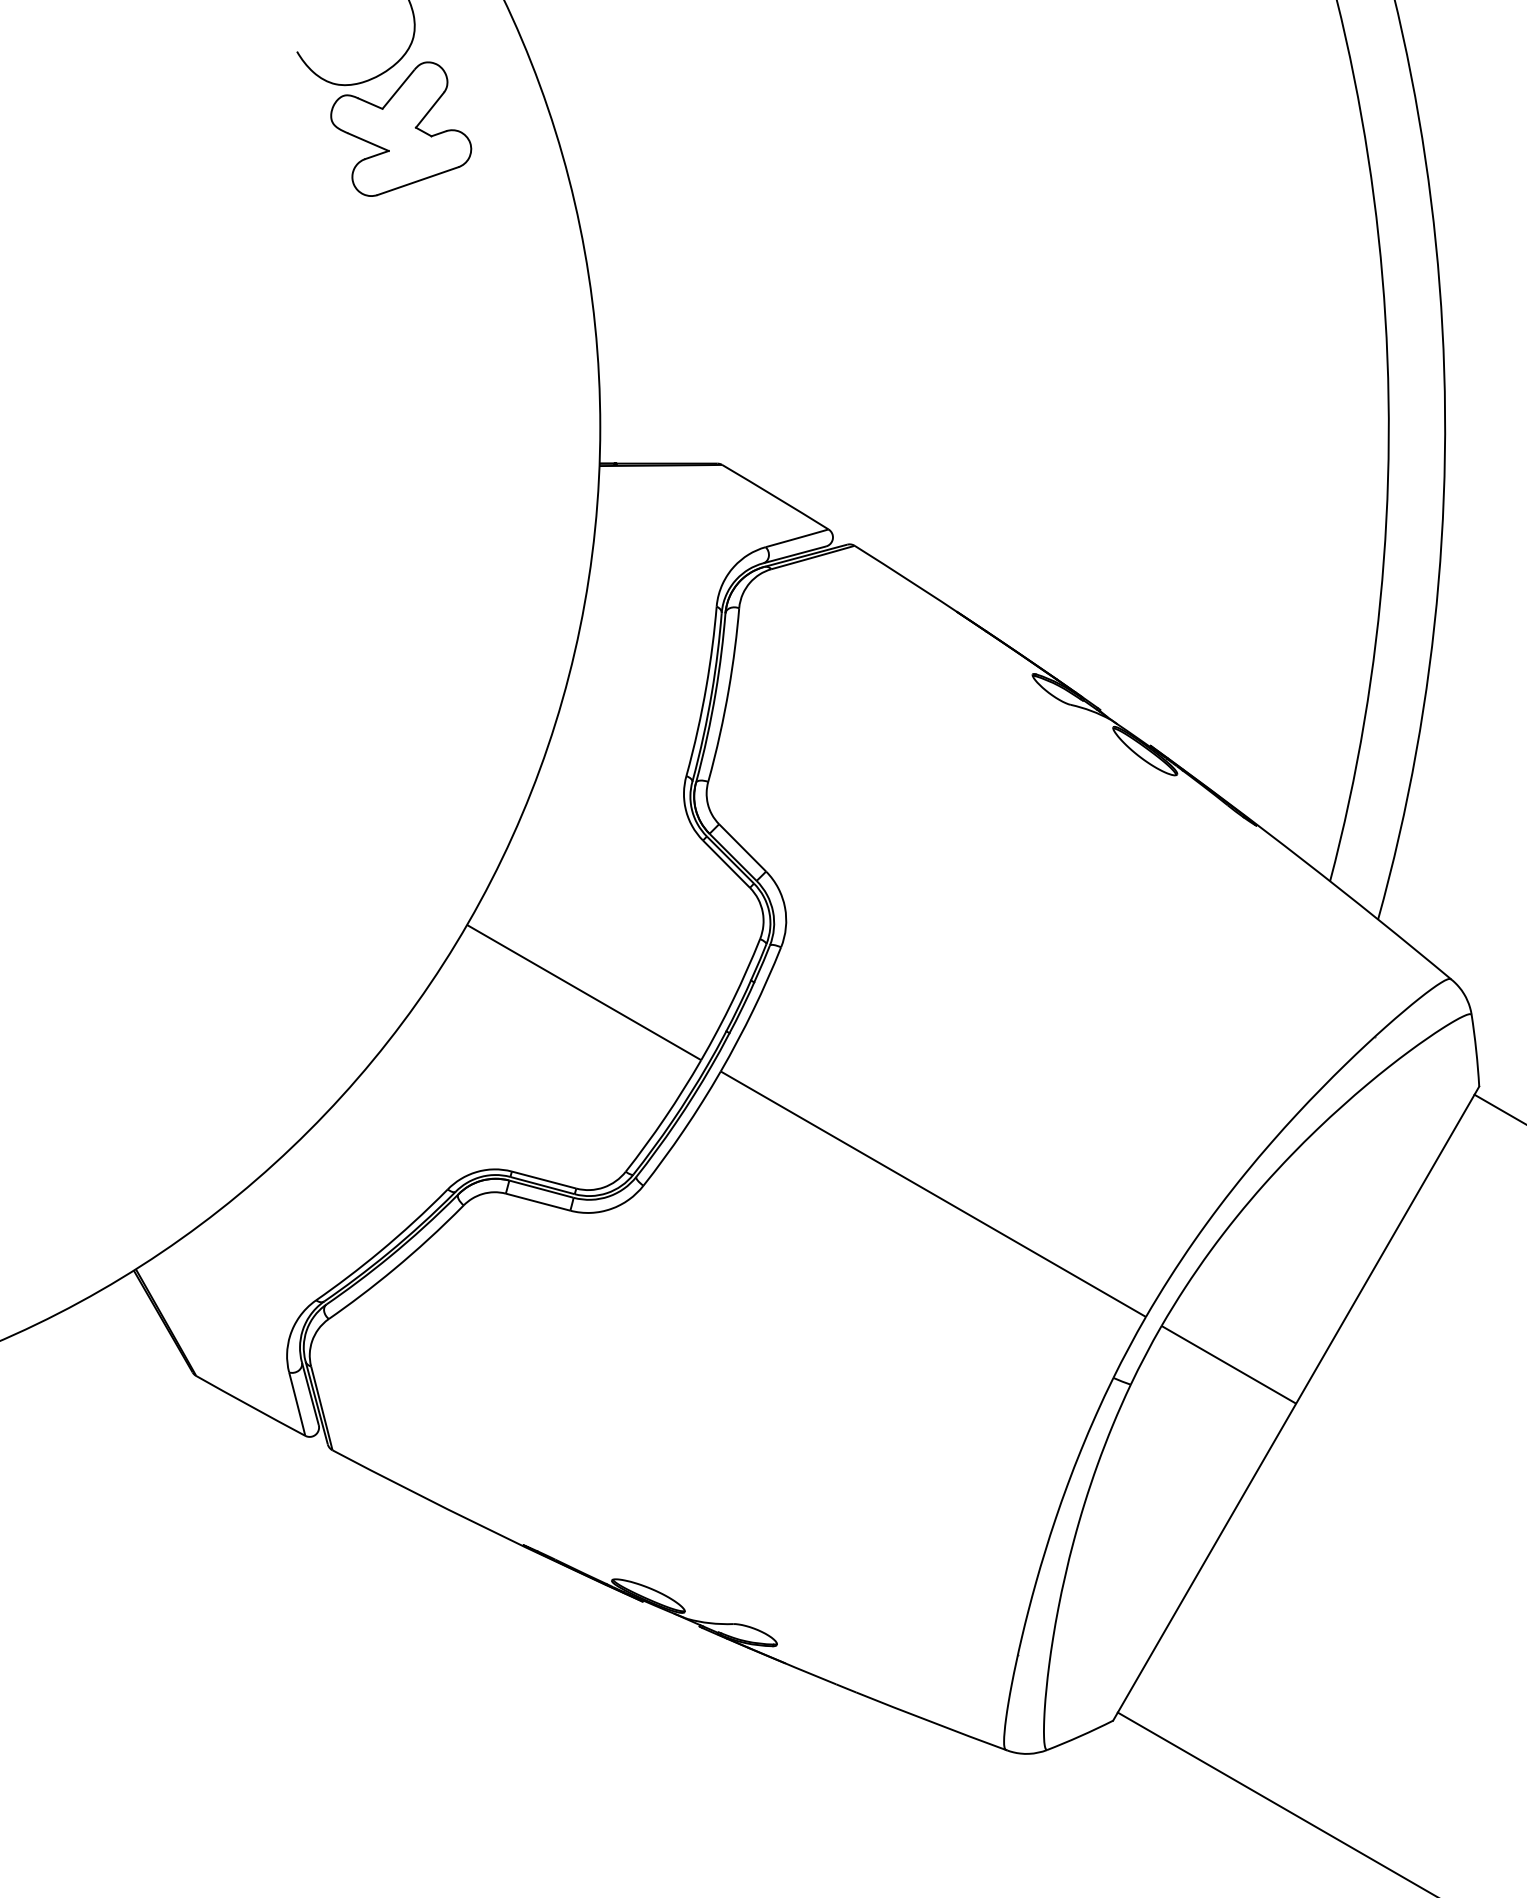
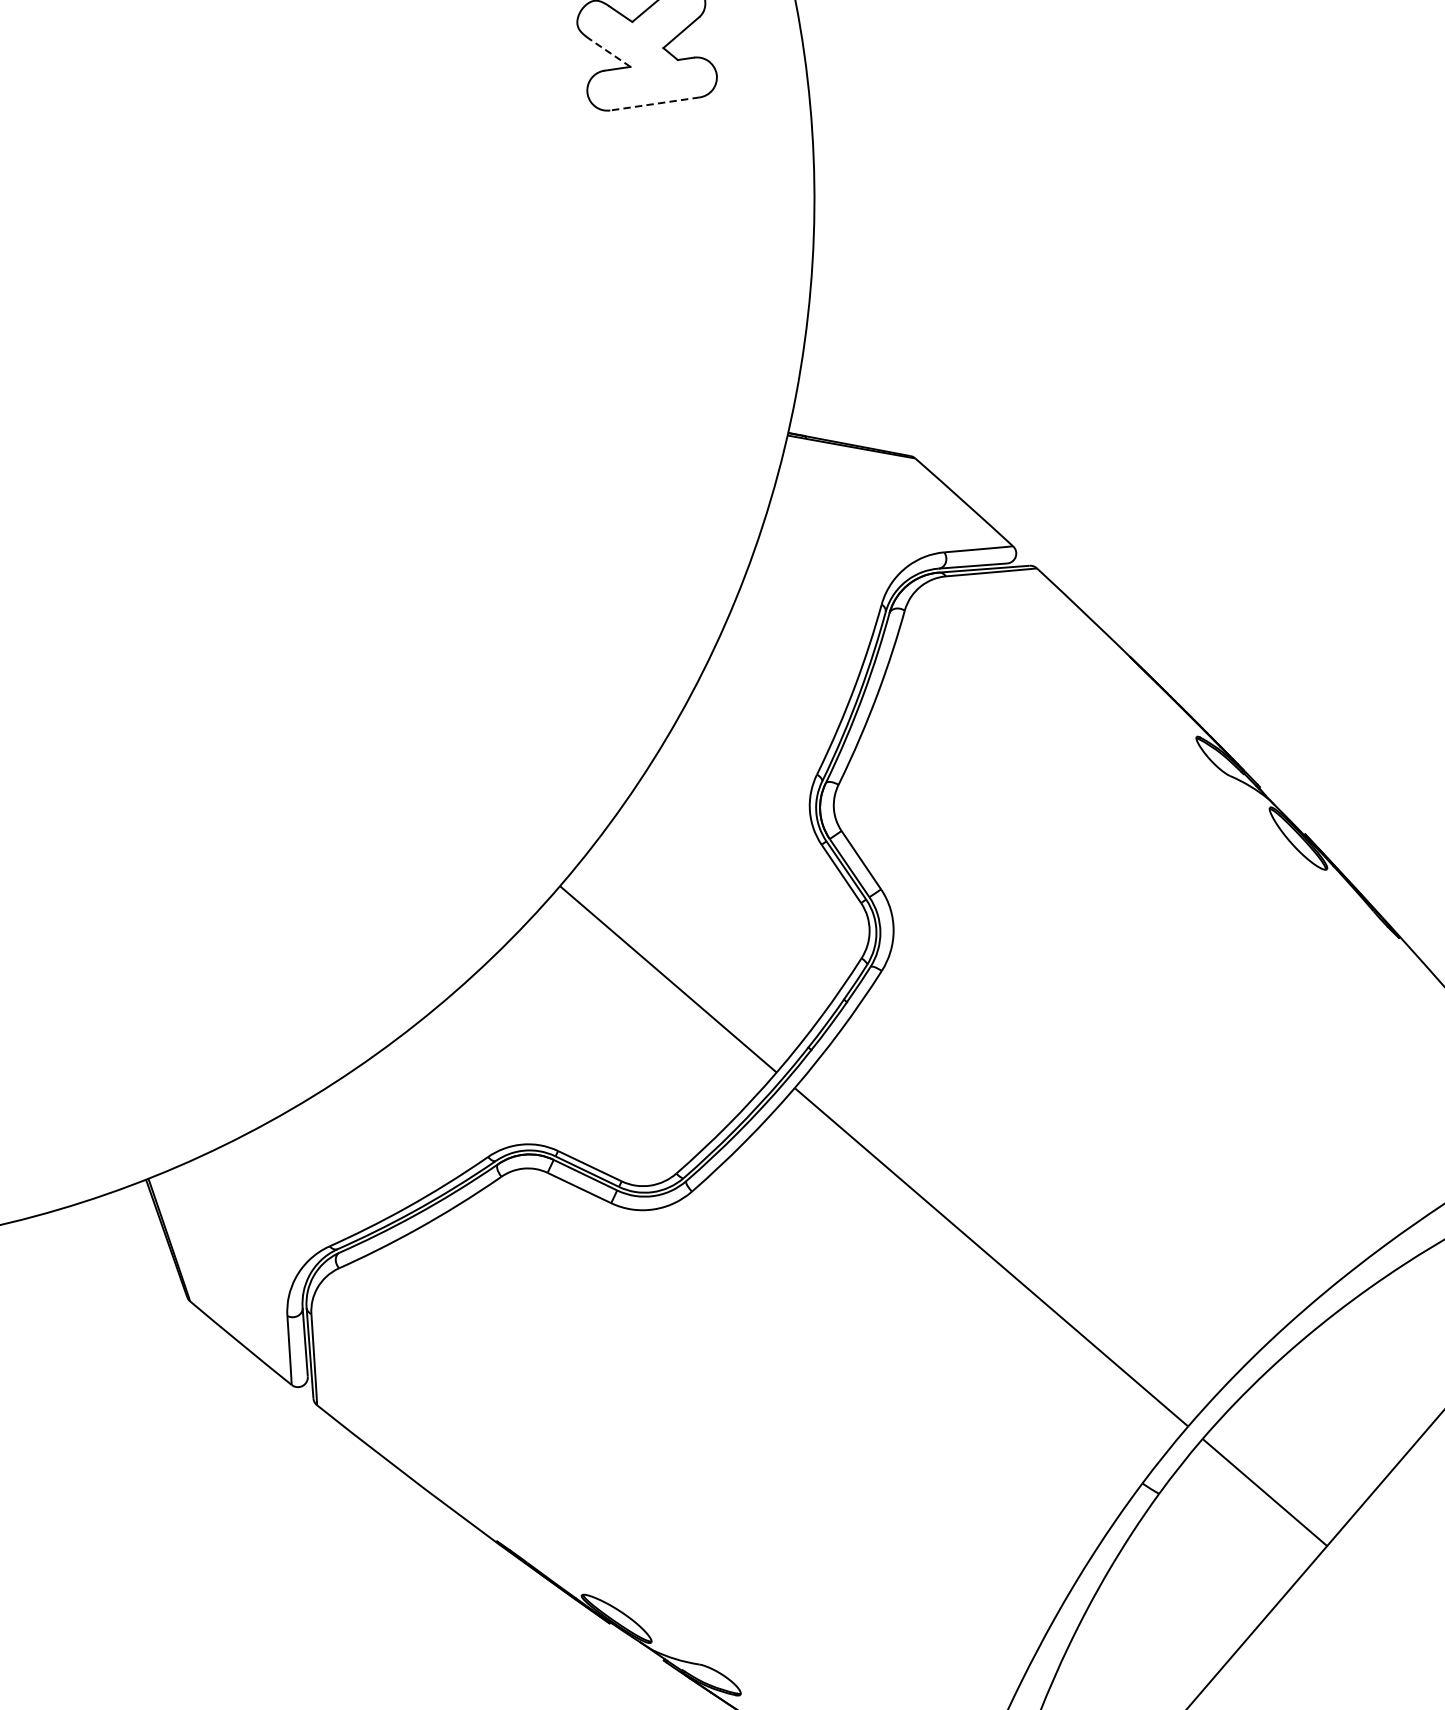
line: (368, 141) -> (611, 53), solid -> dashed
line: (418, 181) -> (655, 104), solid -> dashed

